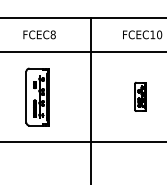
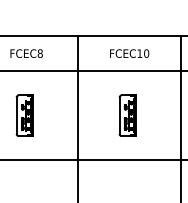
part: (37, 96) -> (24, 115), size x0.71
part: (140, 96) -> (127, 115), size x1.43

